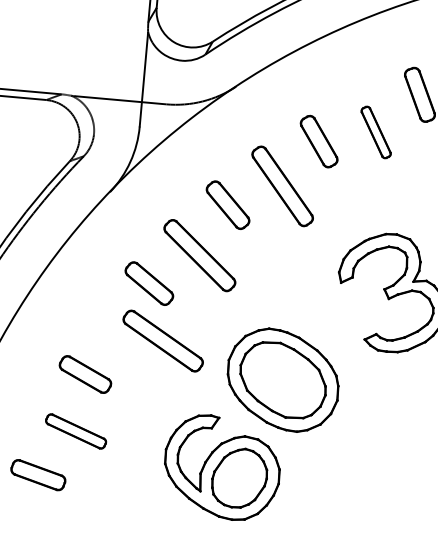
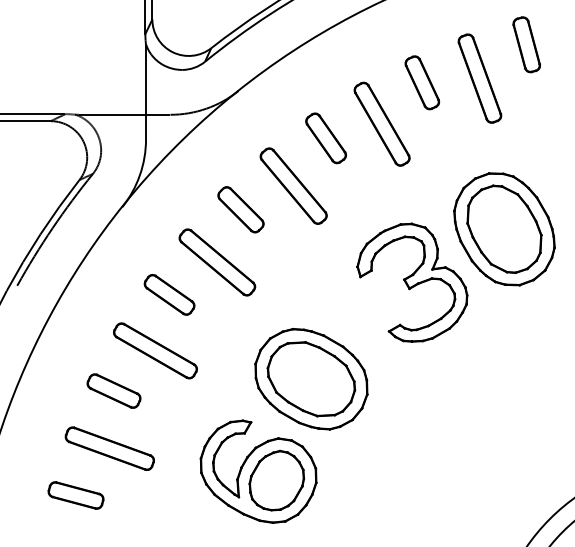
part: (375, 131) -> (381, 123), size x1.67
part: (163, 340) -> (155, 350), moved
part: (75, 431) -> (109, 448), size x1.43

